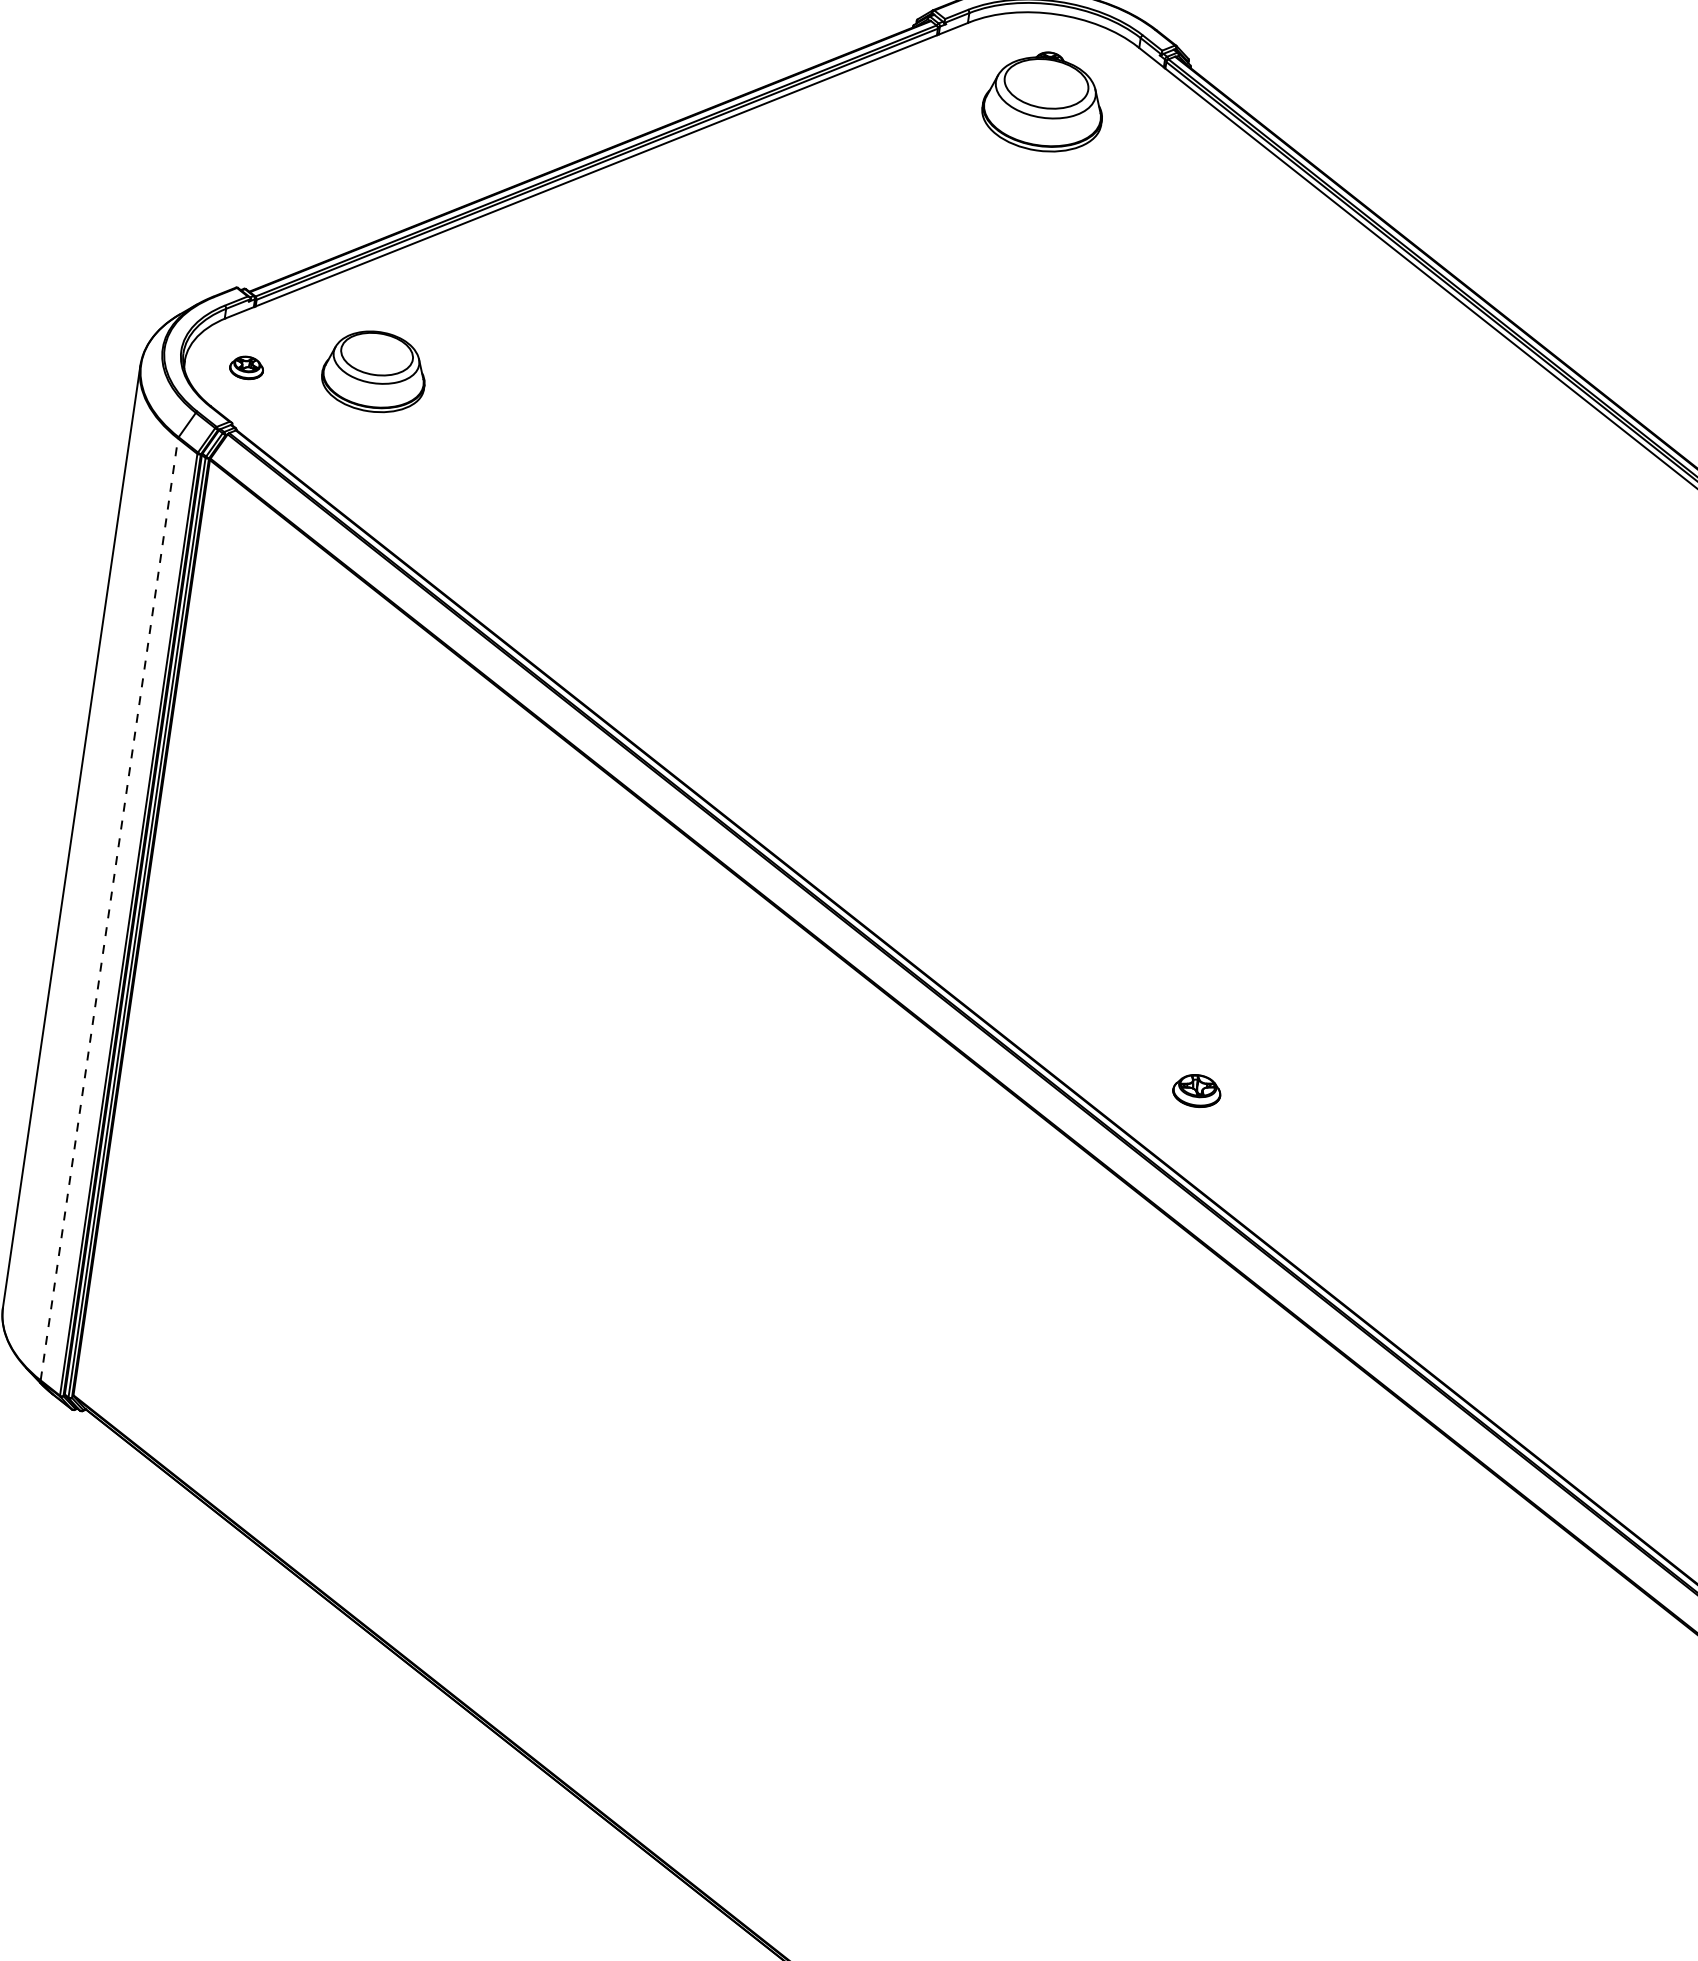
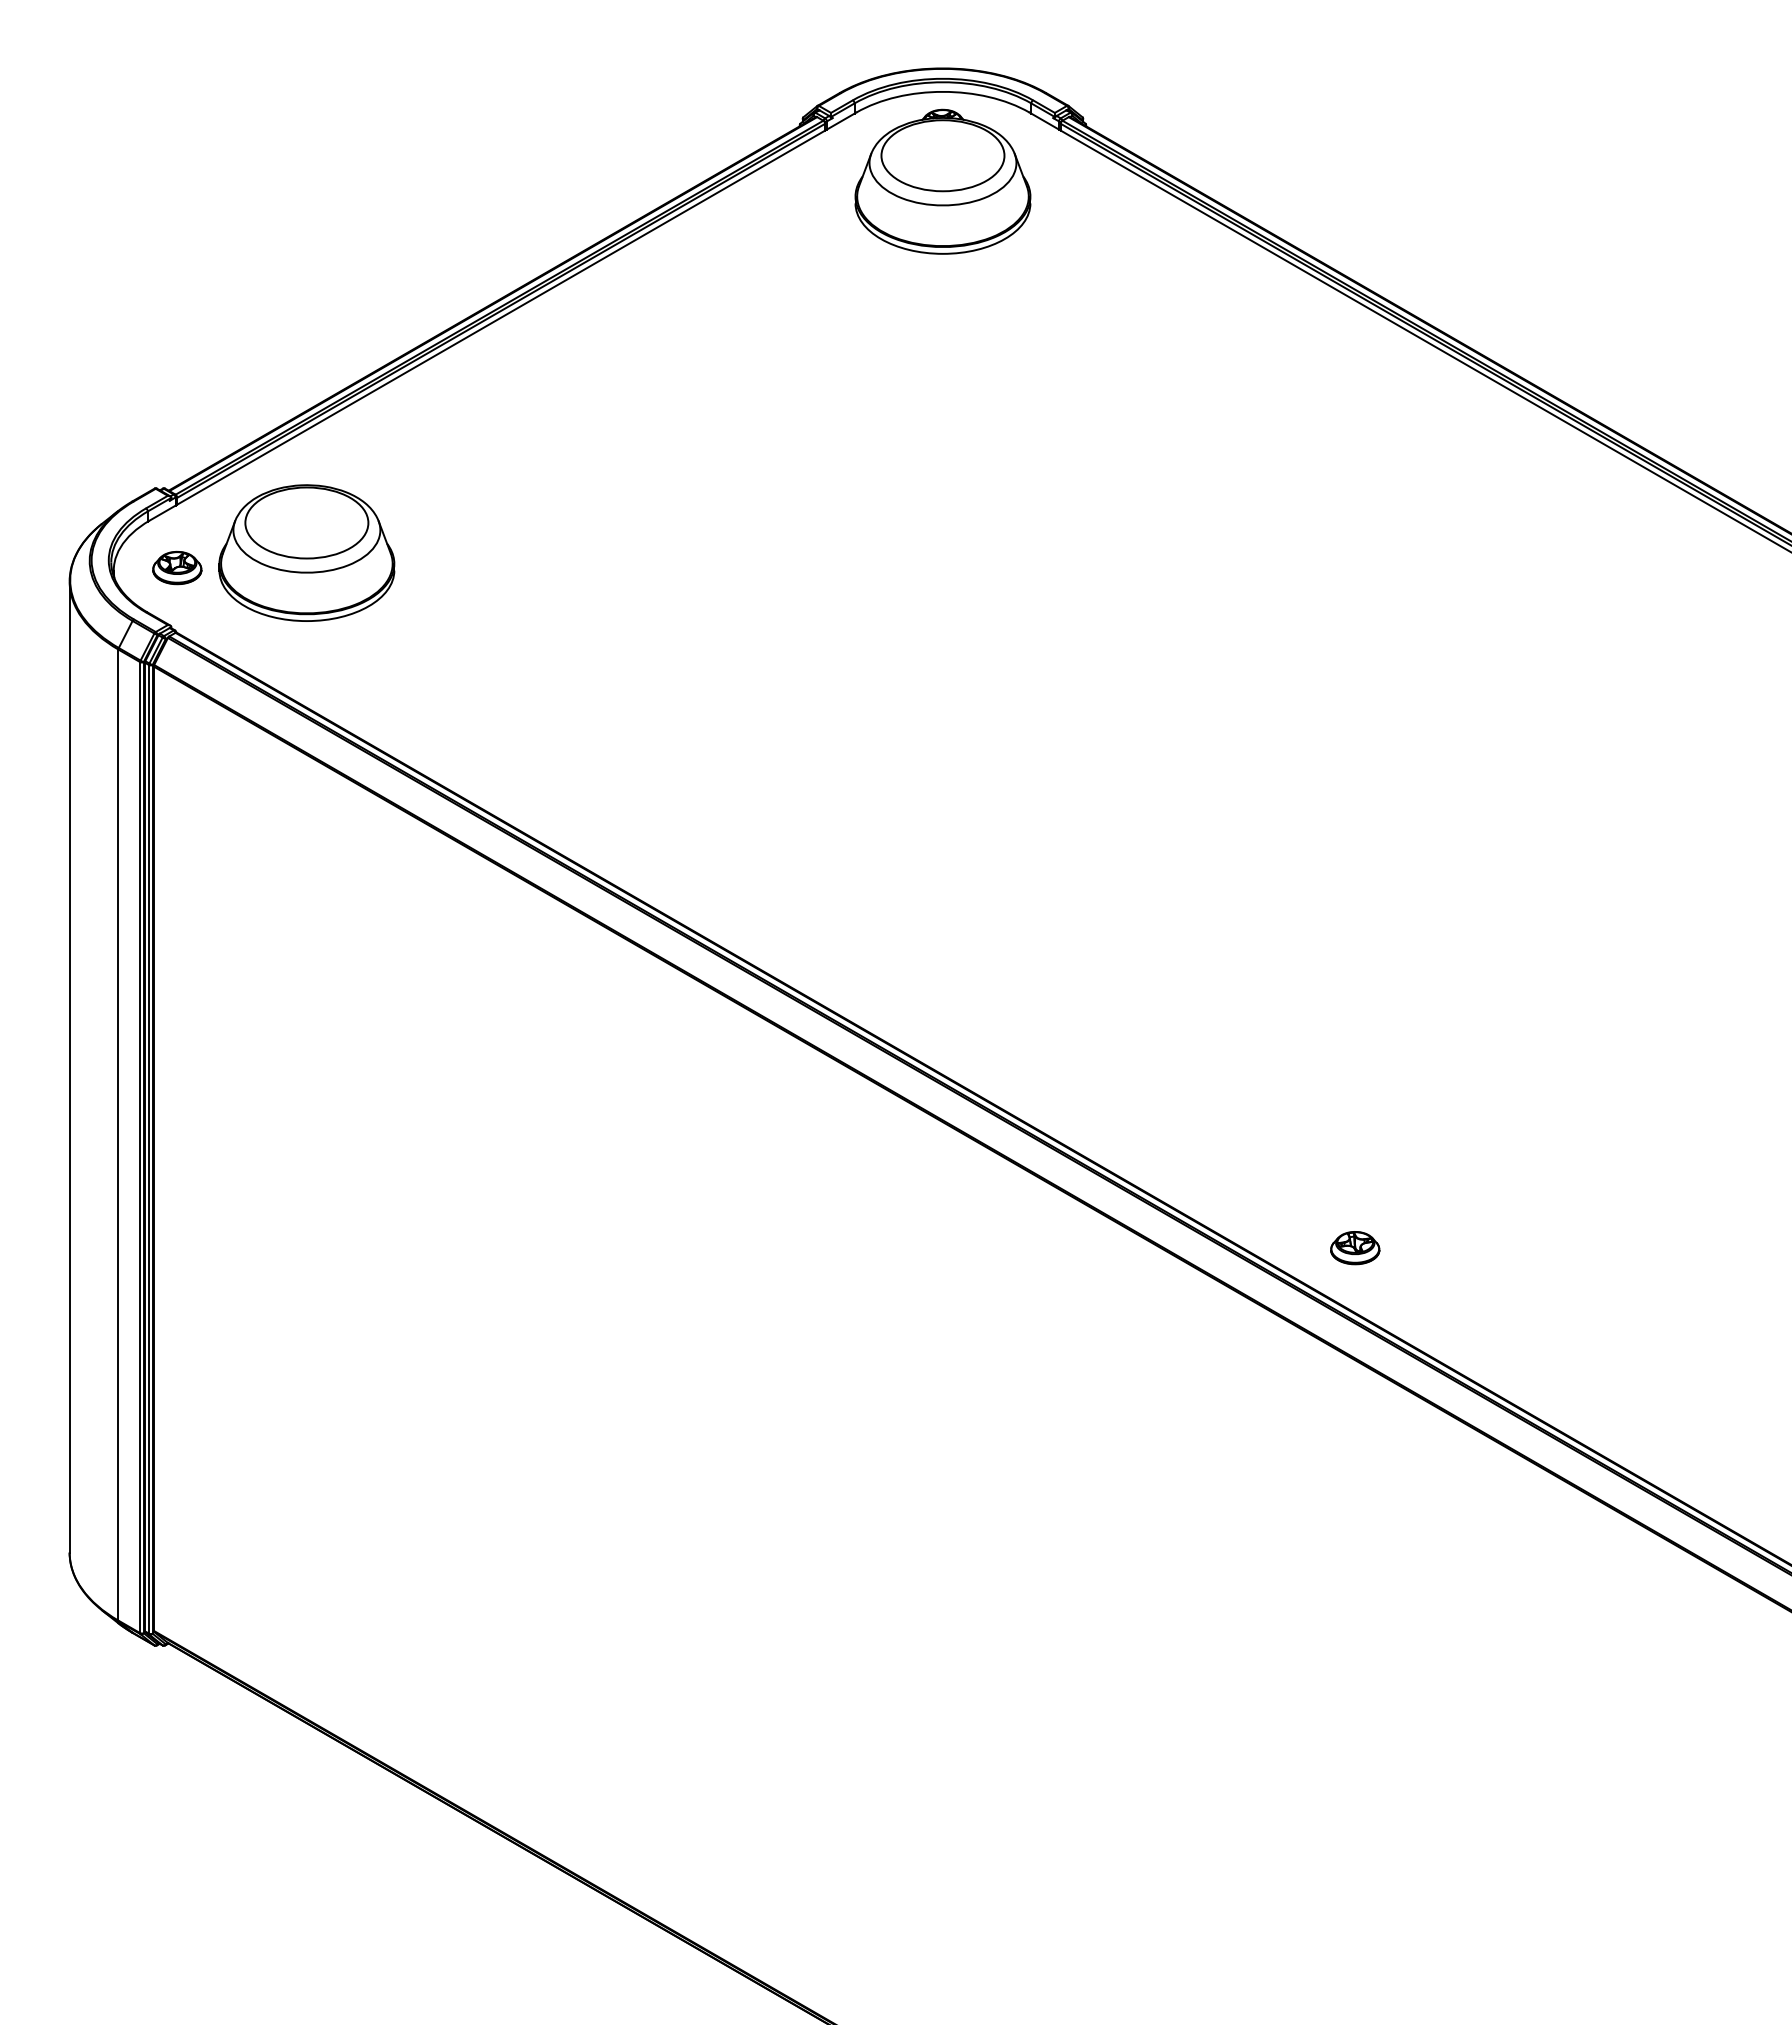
part: (1043, 101) -> (942, 181), size x1.43
part: (246, 367) -> (177, 567), size x1.43
part: (374, 371) -> (306, 552), size x1.67
line: (109, 909) -> (118, 1135), dashed -> solid
part: (1197, 1091) -> (1355, 1248), moved

